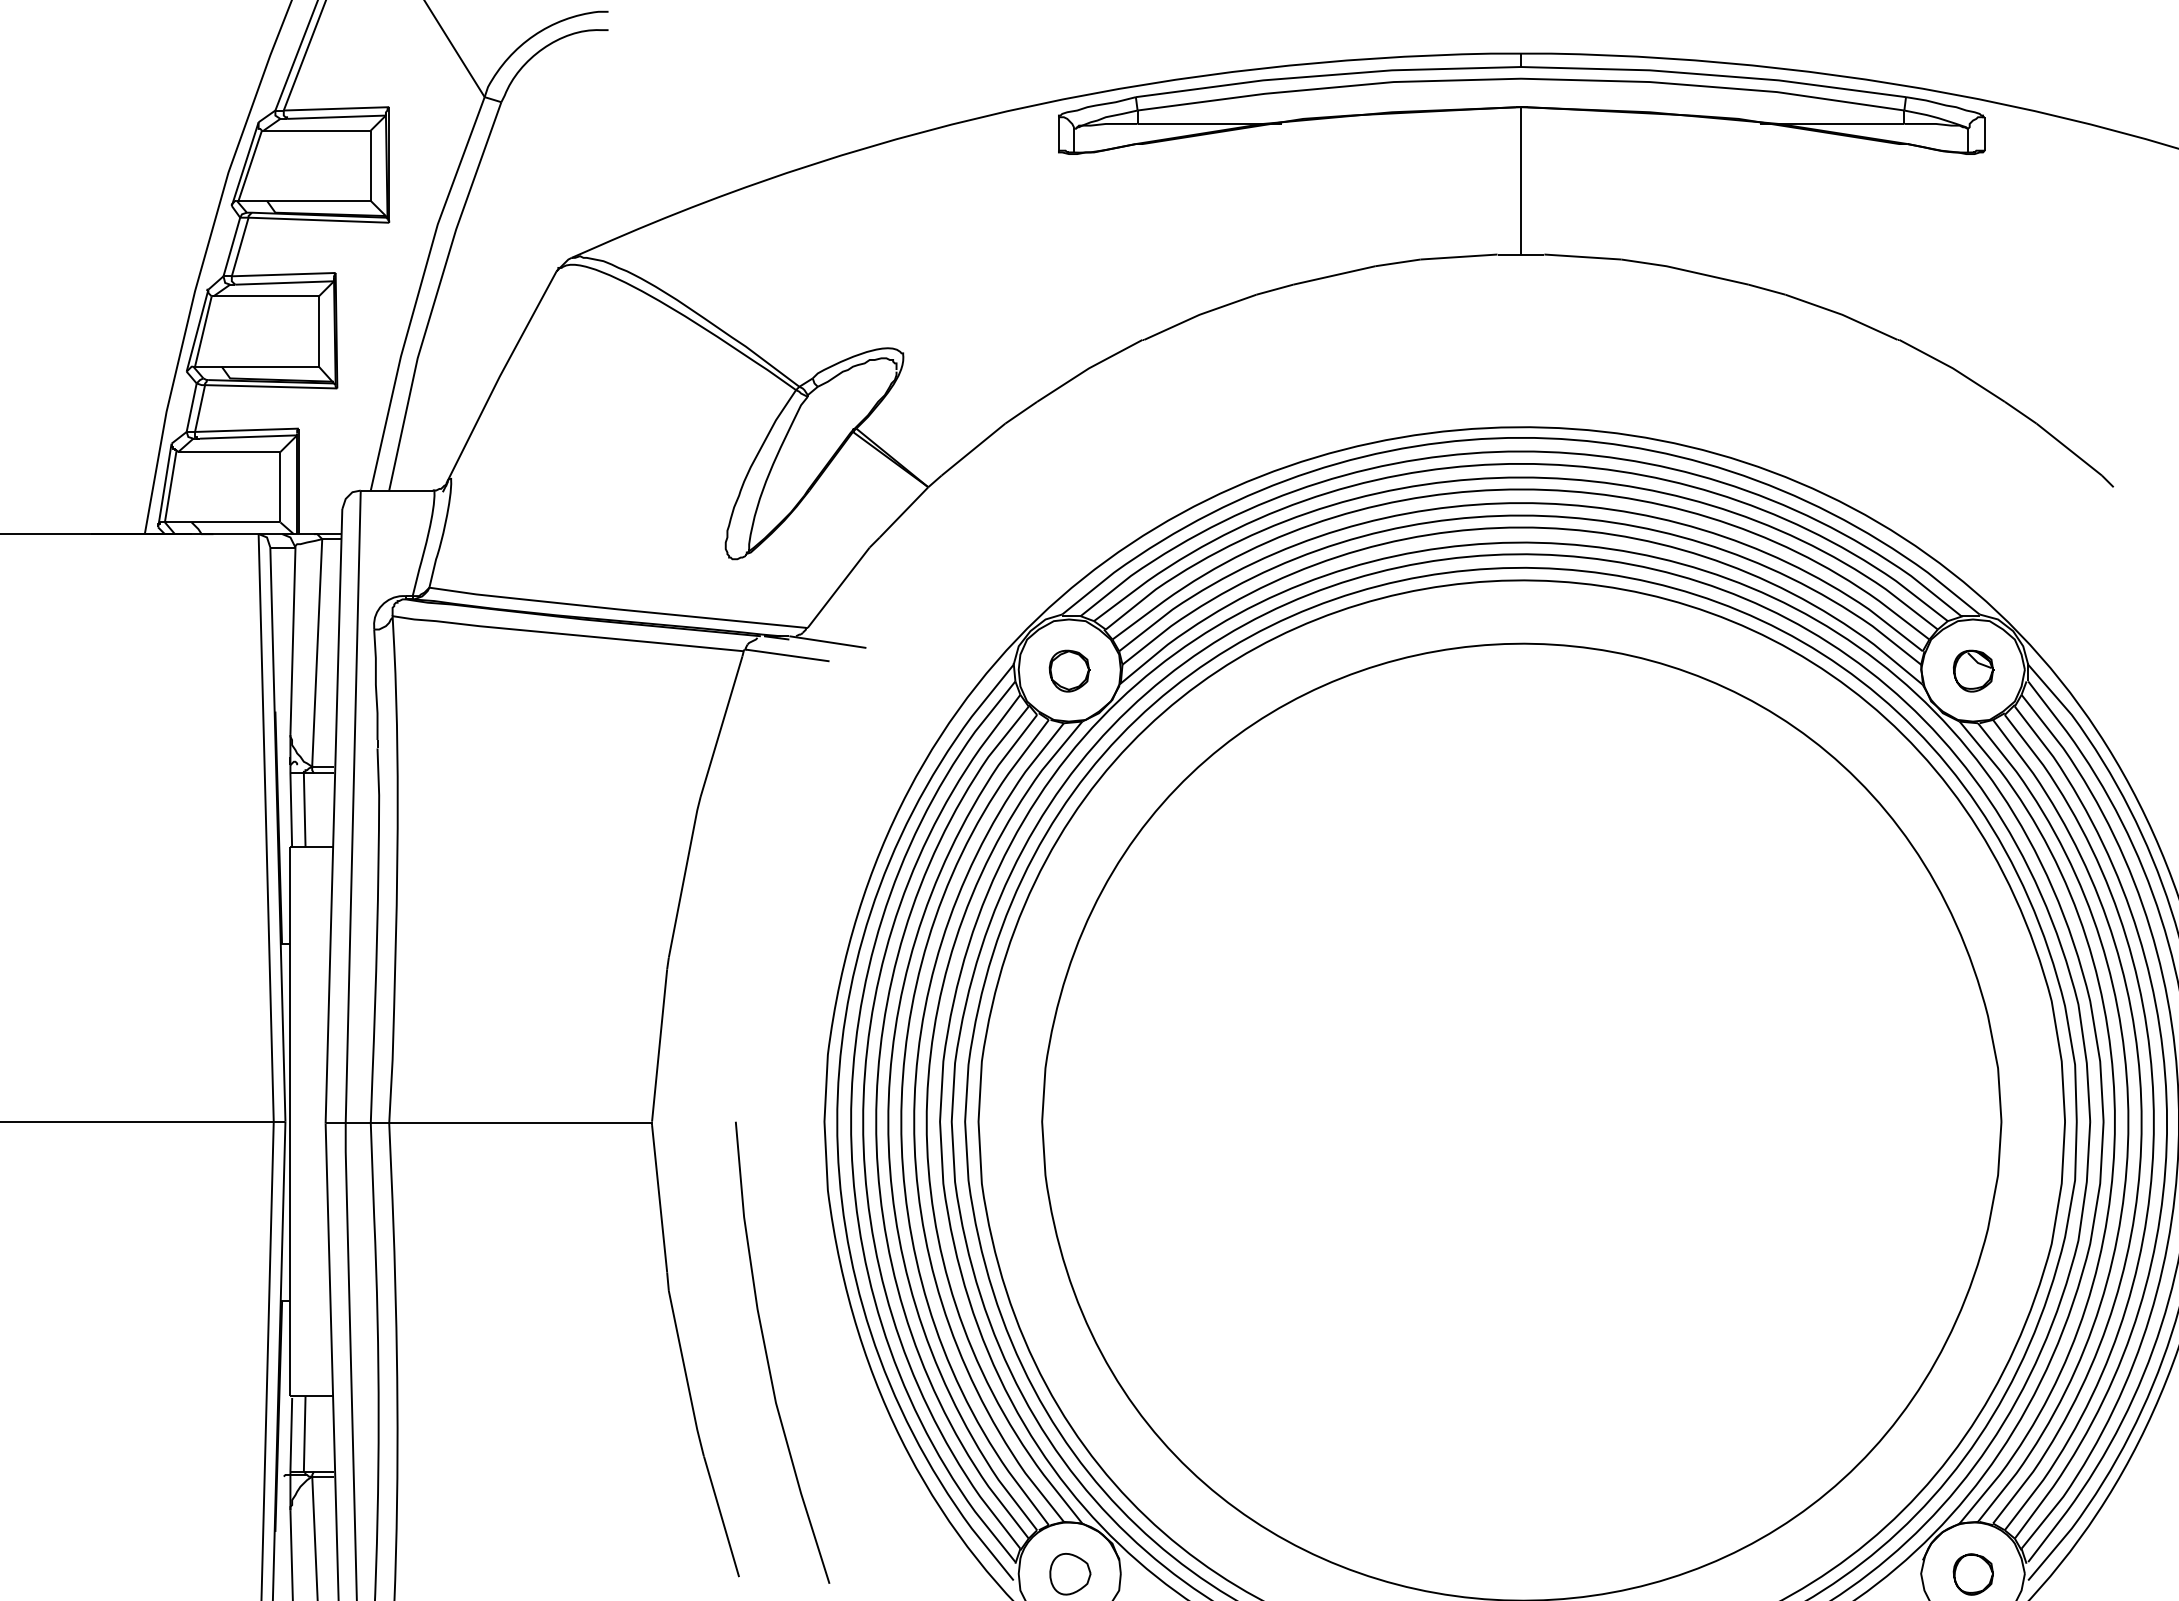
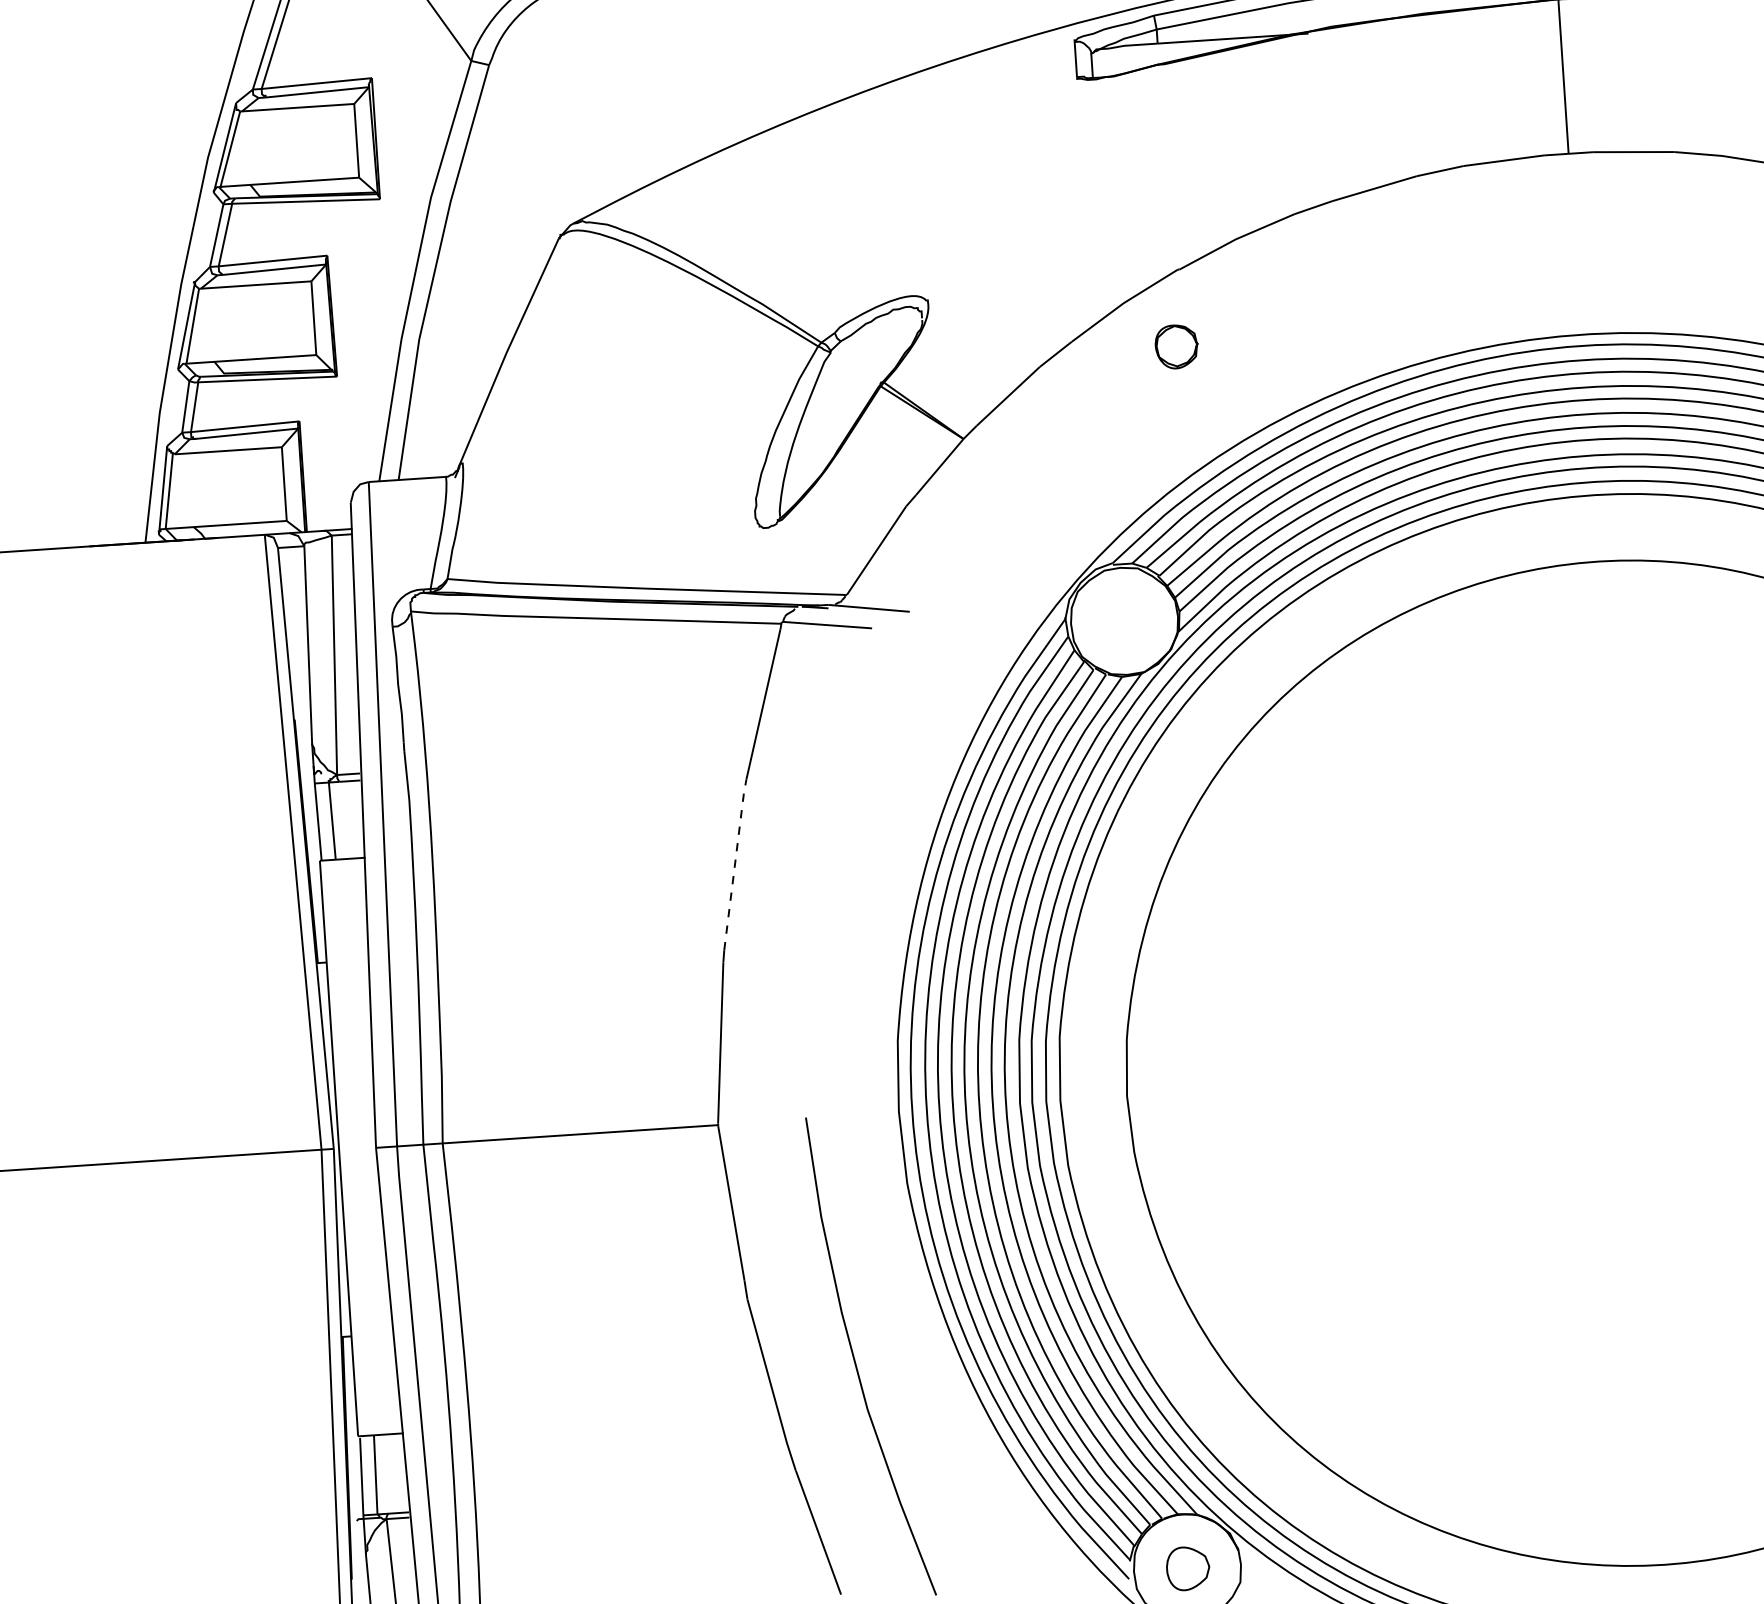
part: (1069, 670) -> (1176, 346), moved
line: (684, 876) -> (735, 864), solid -> dashed

